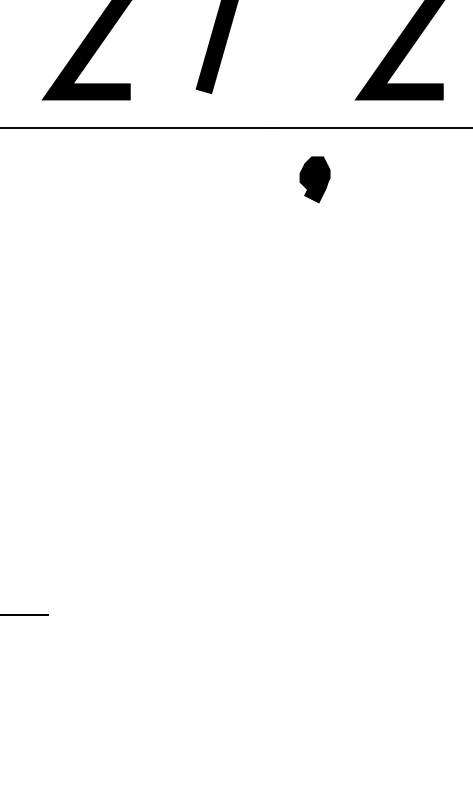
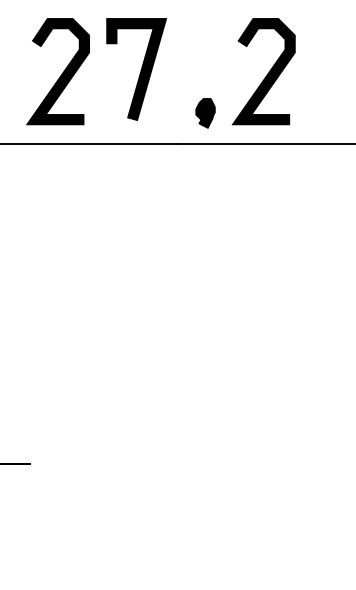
part: (314, 179) -> (205, 113), moved

